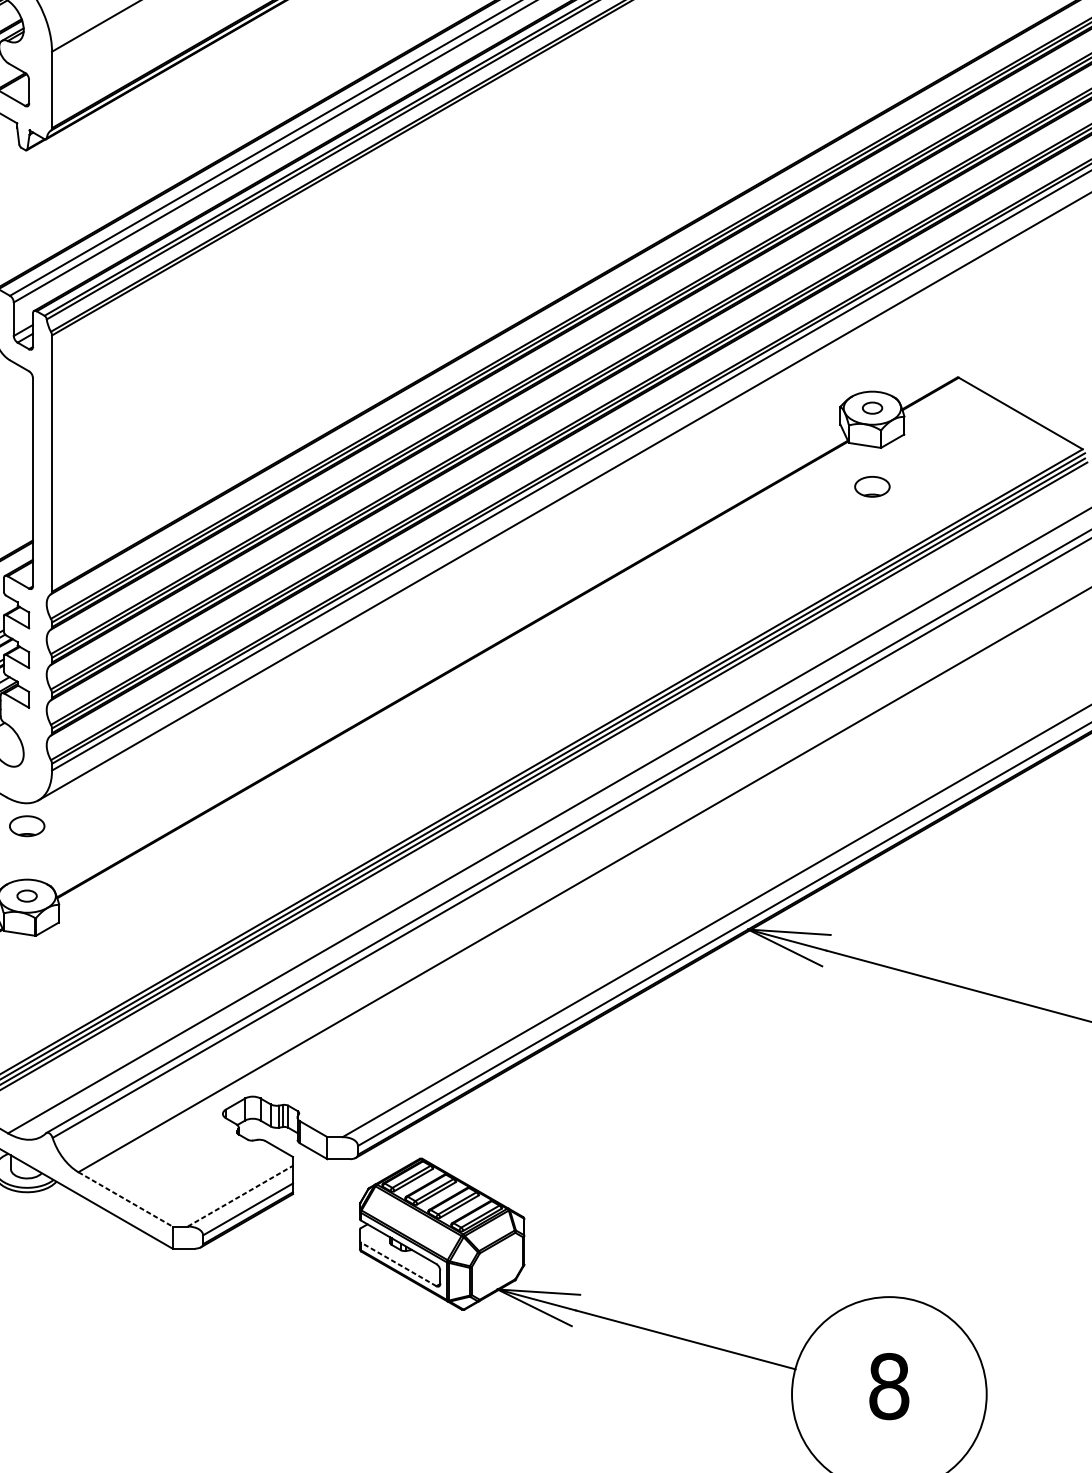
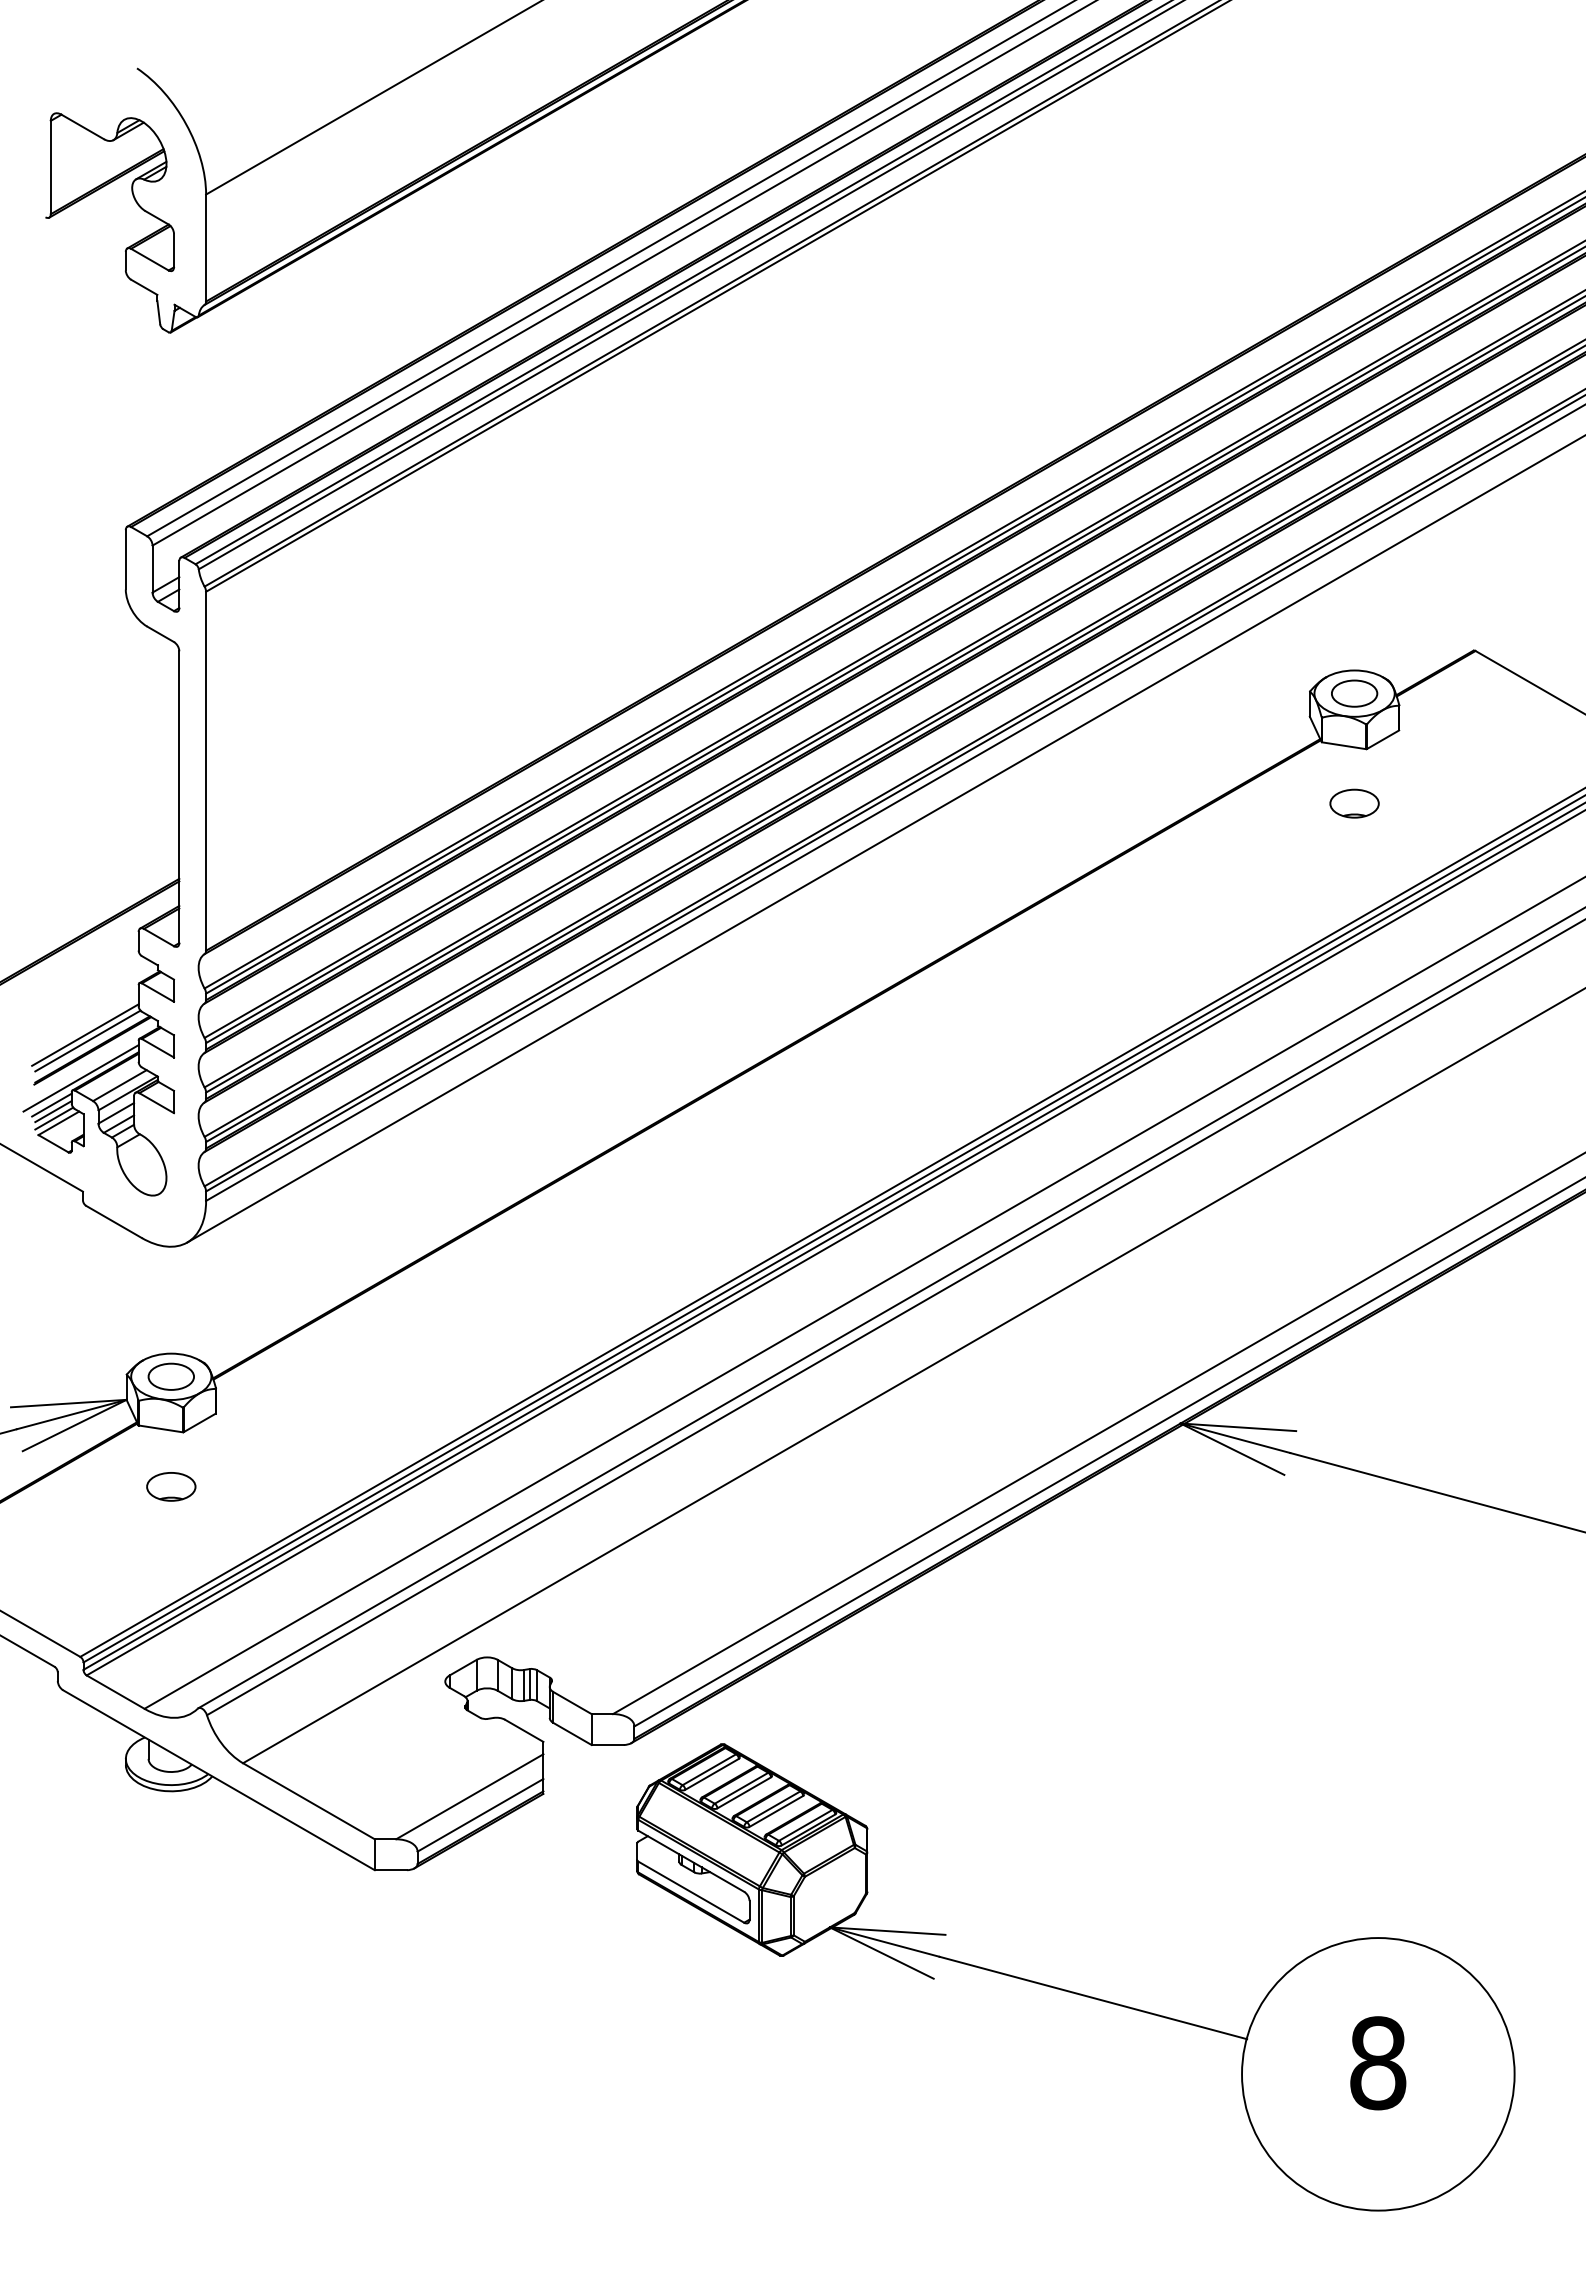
part: (872, 408) -> (1354, 693), size x1.67
part: (27, 825) -> (171, 1486), moved
part: (26, 895) -> (170, 1376), size x1.67
line: (240, 1195) -> (470, 1796), dashed -> solid
line: (125, 1199) -> (309, 1801), dashed -> solid
line: (398, 1263) -> (690, 1891), dashed -> solid

